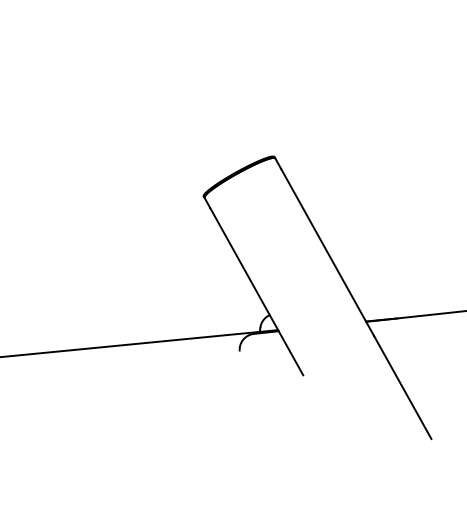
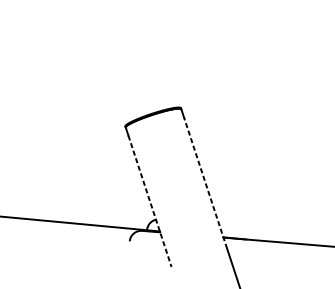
line: (327, 252) -> (205, 183), solid -> dashed
line: (256, 291) -> (149, 201), solid -> dashed

